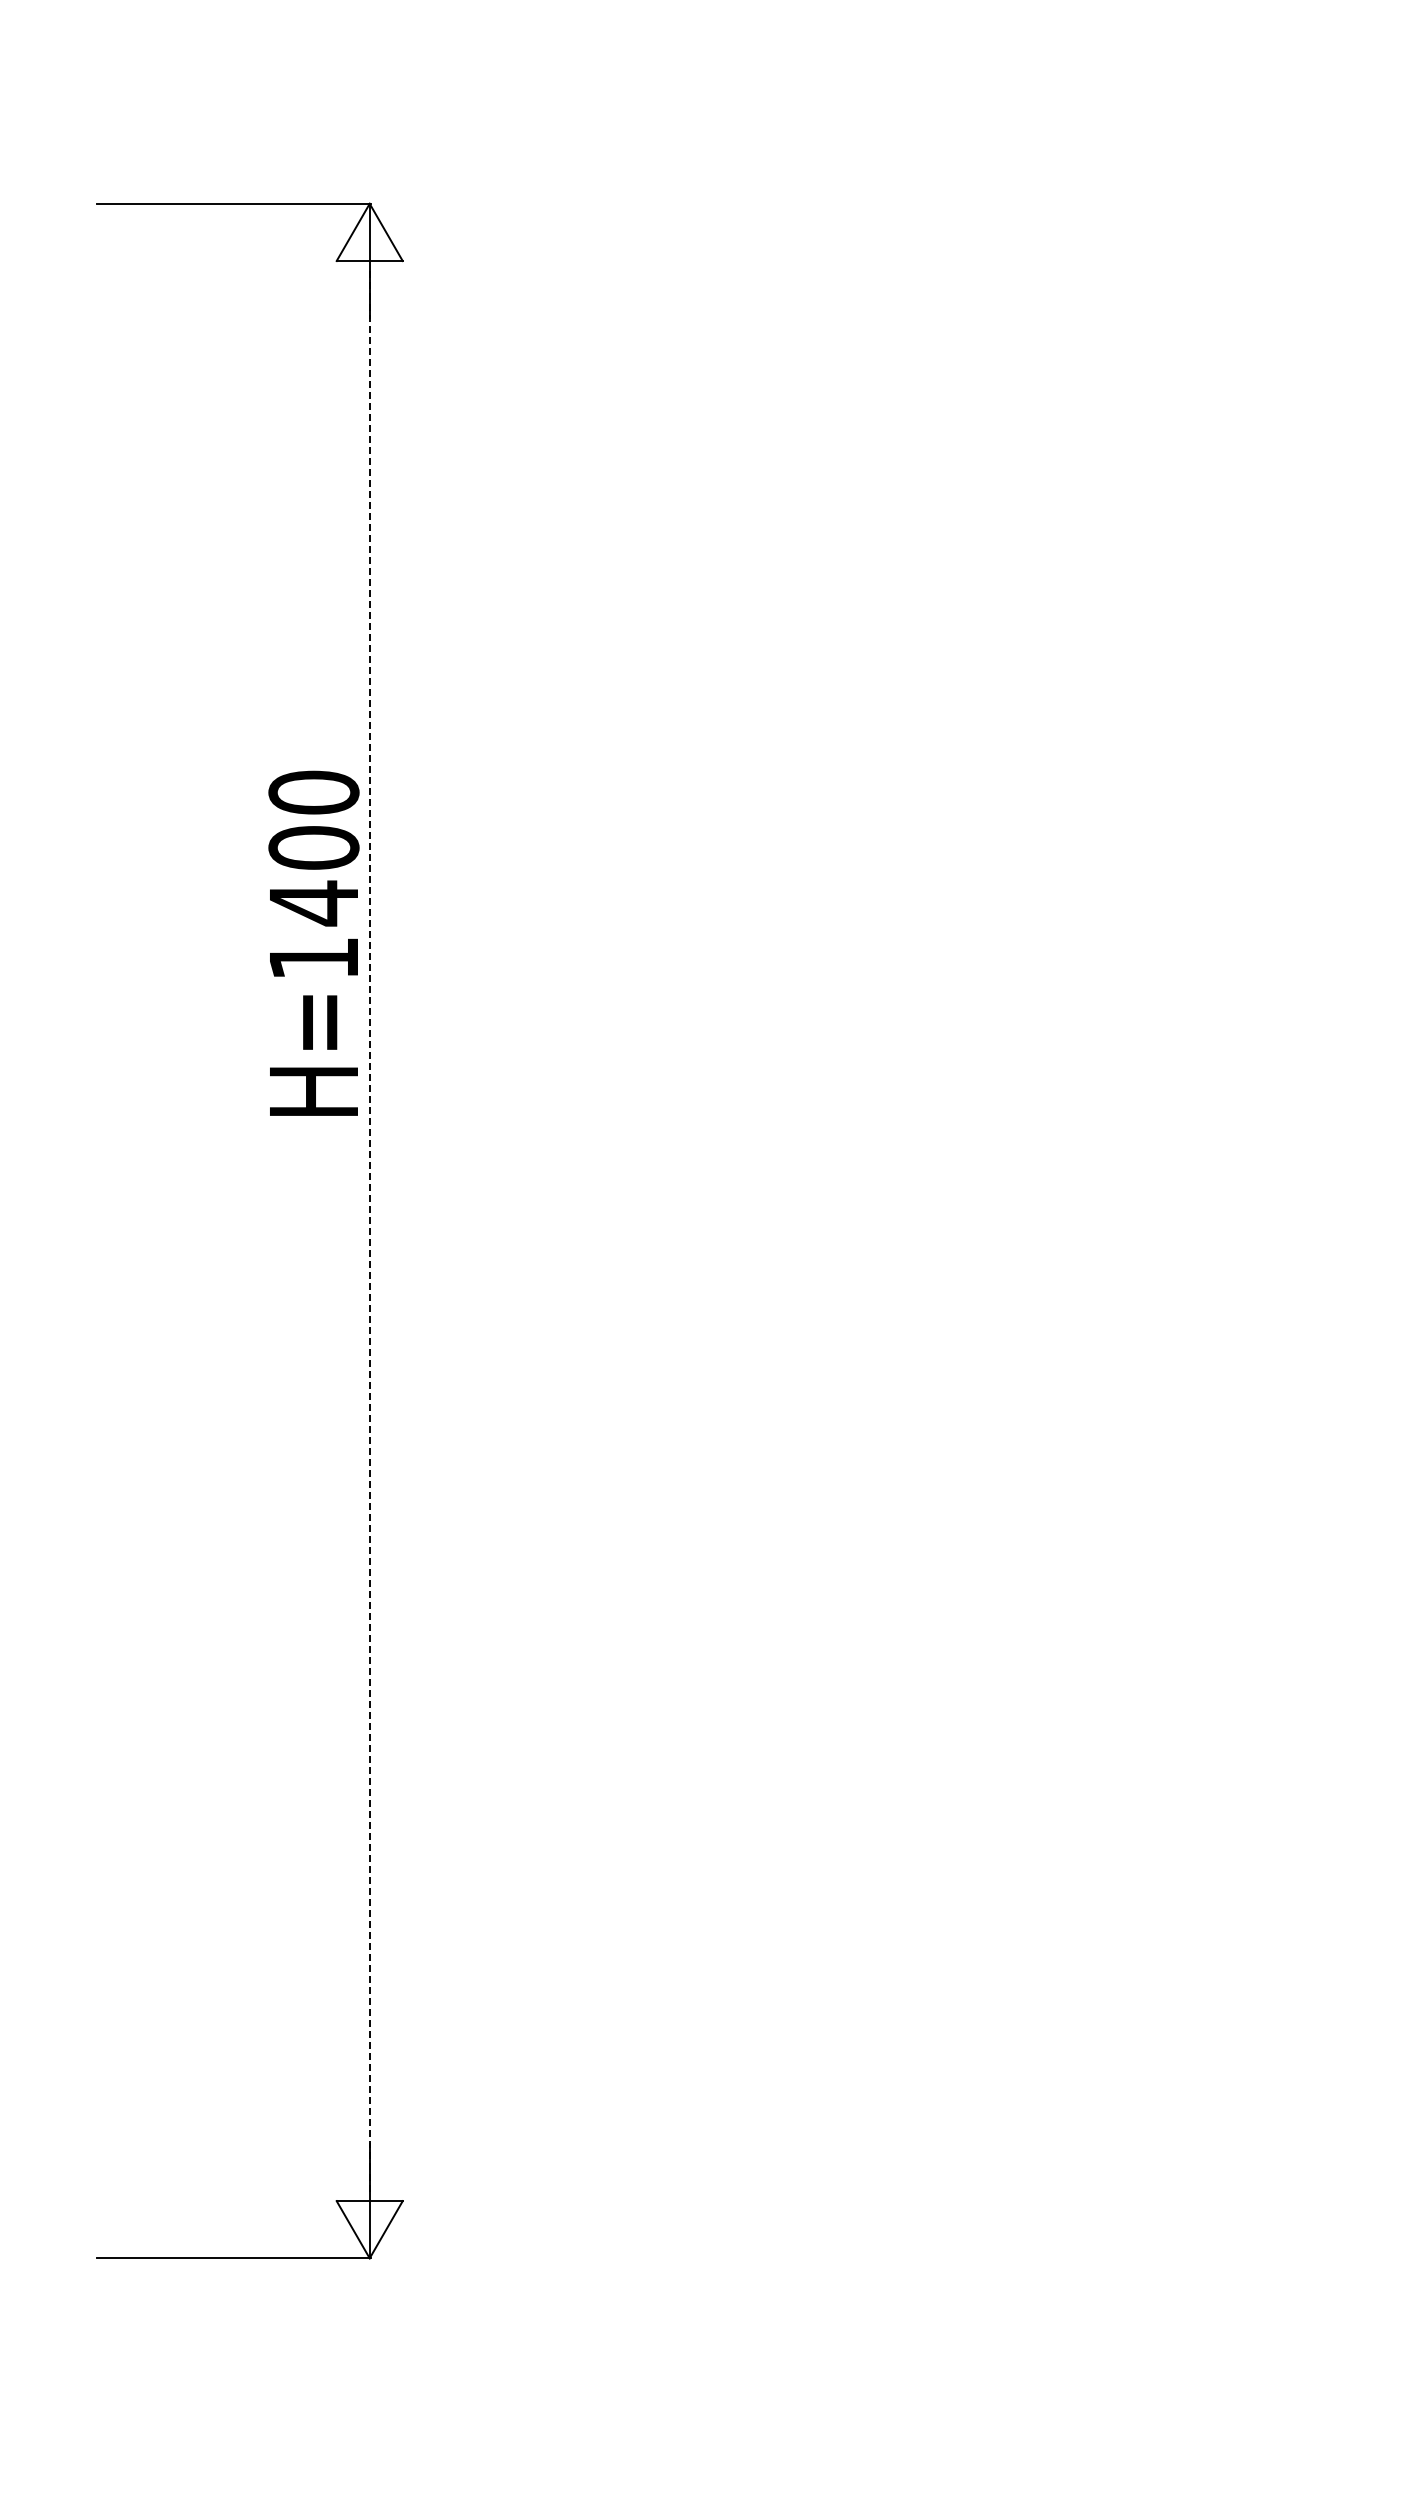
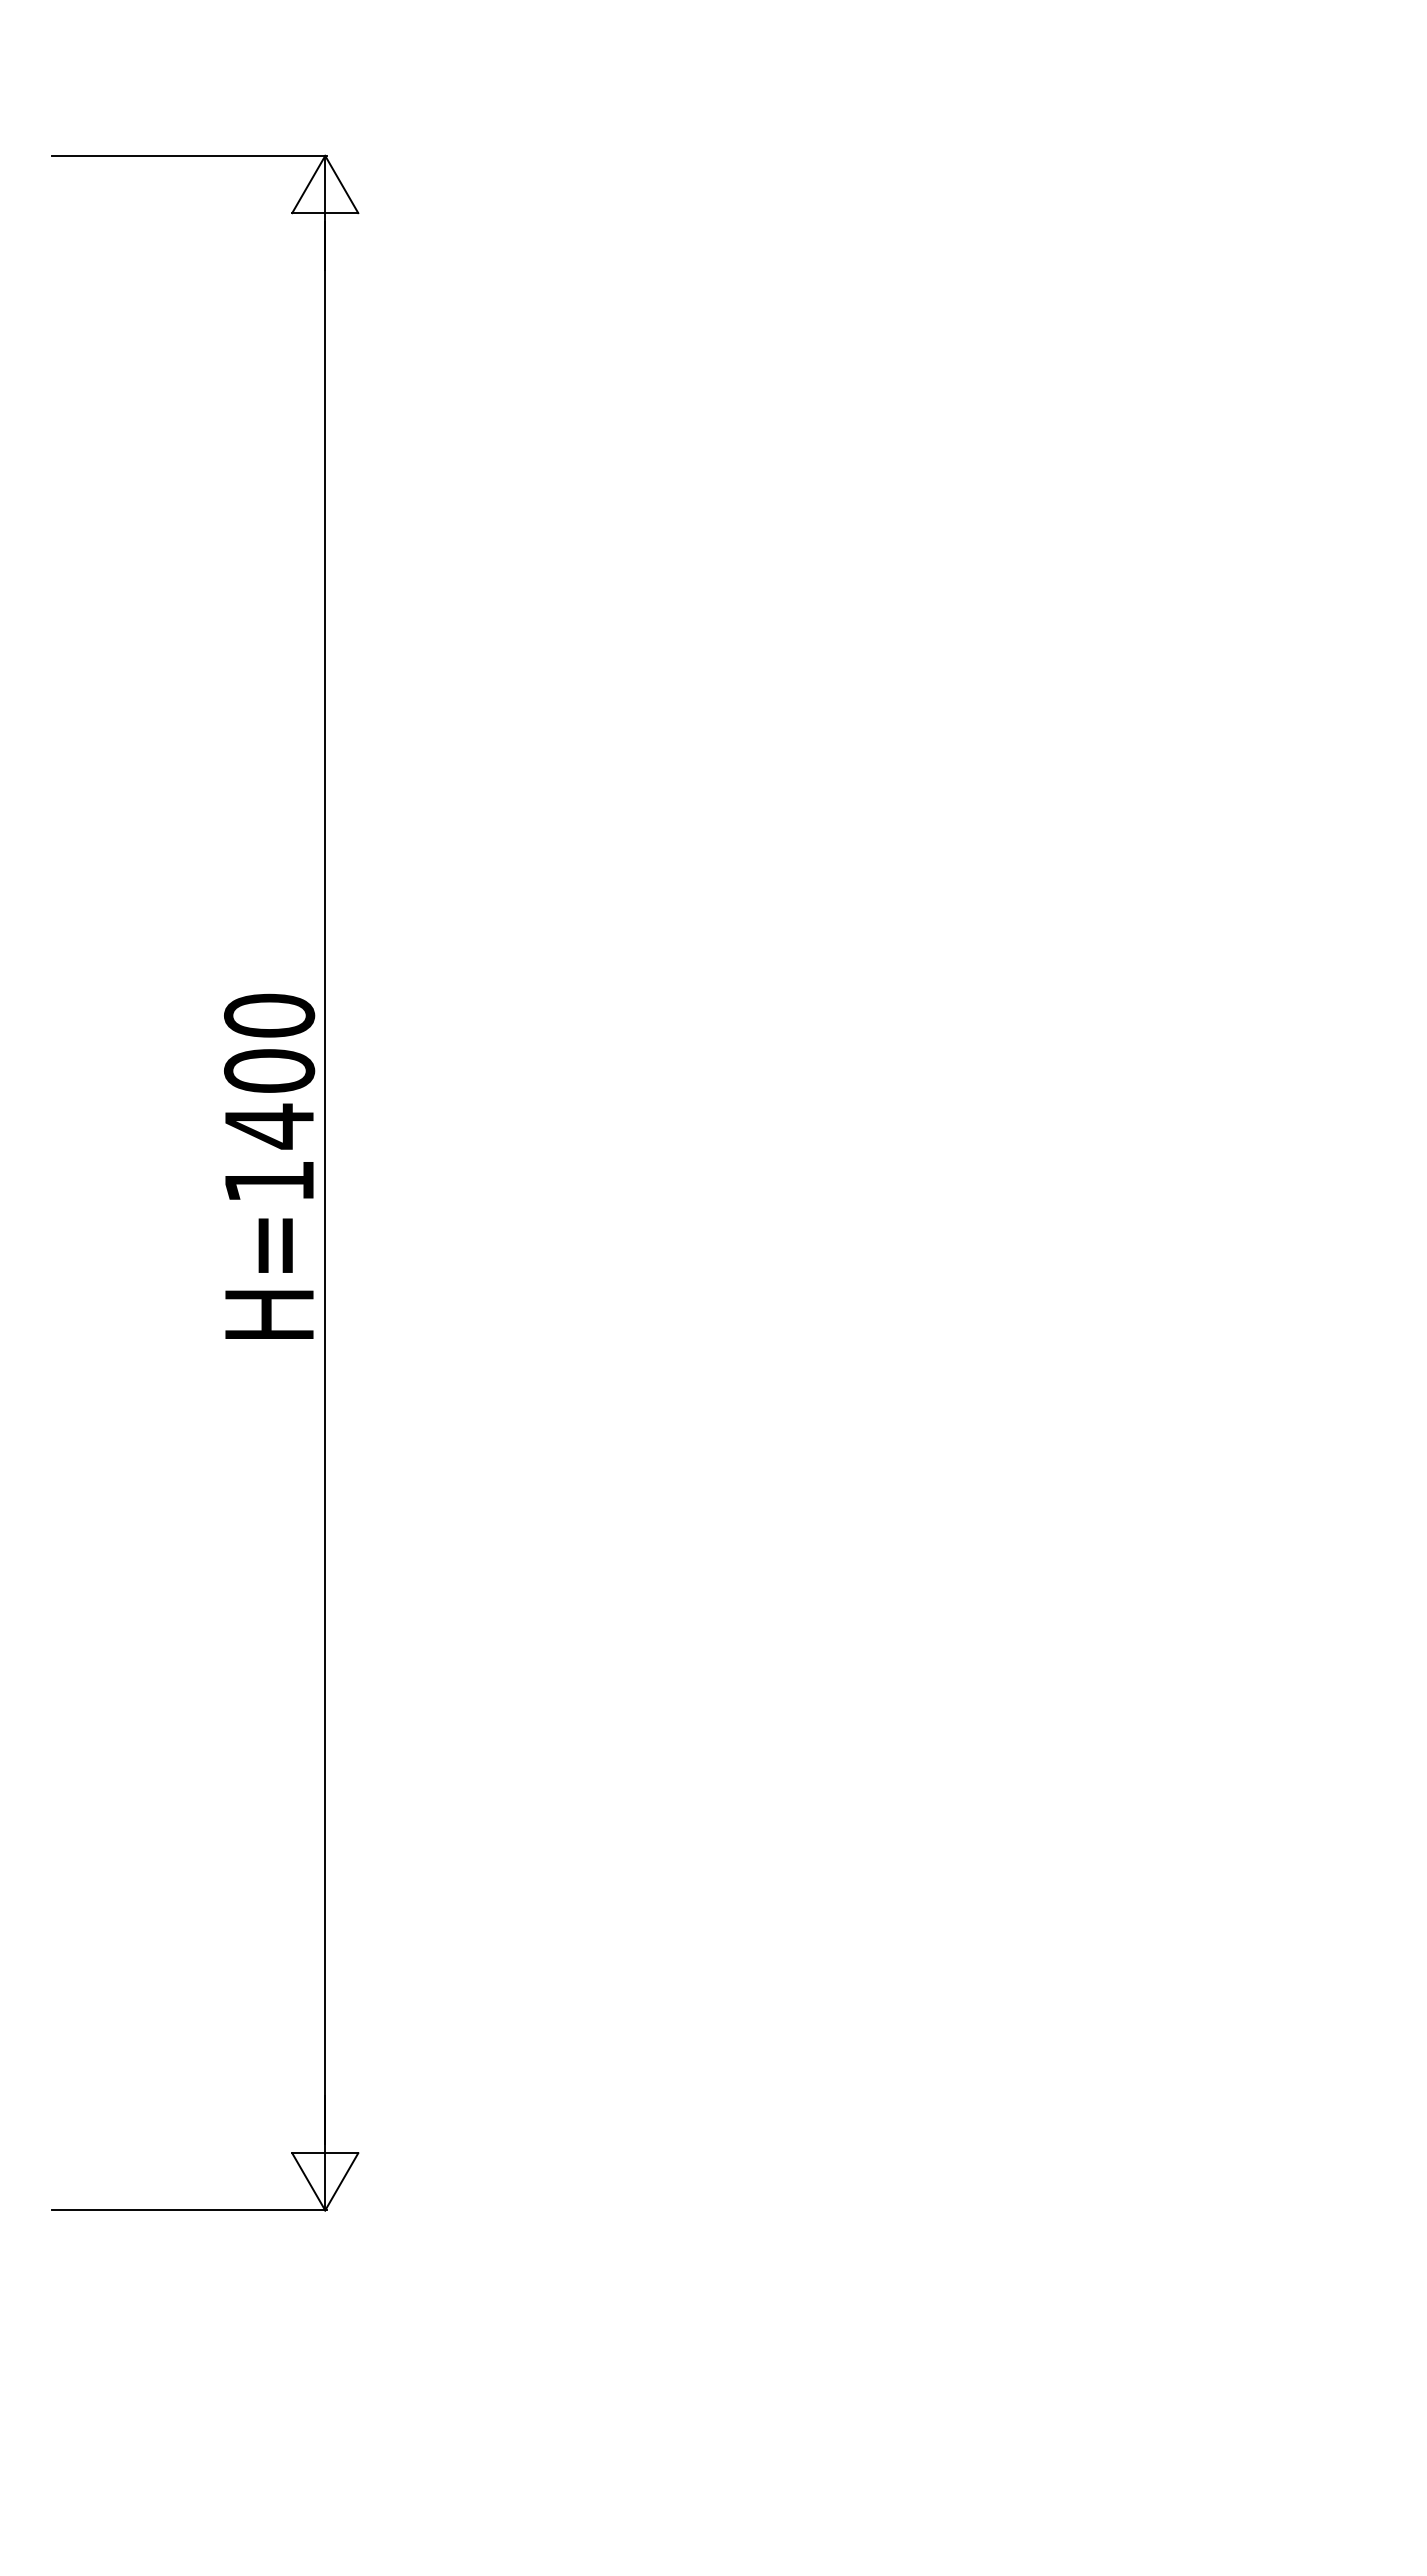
text: (313, 942) -> (269, 1165), moved
line: (369, 1230) -> (325, 1182), dashed -> solid

